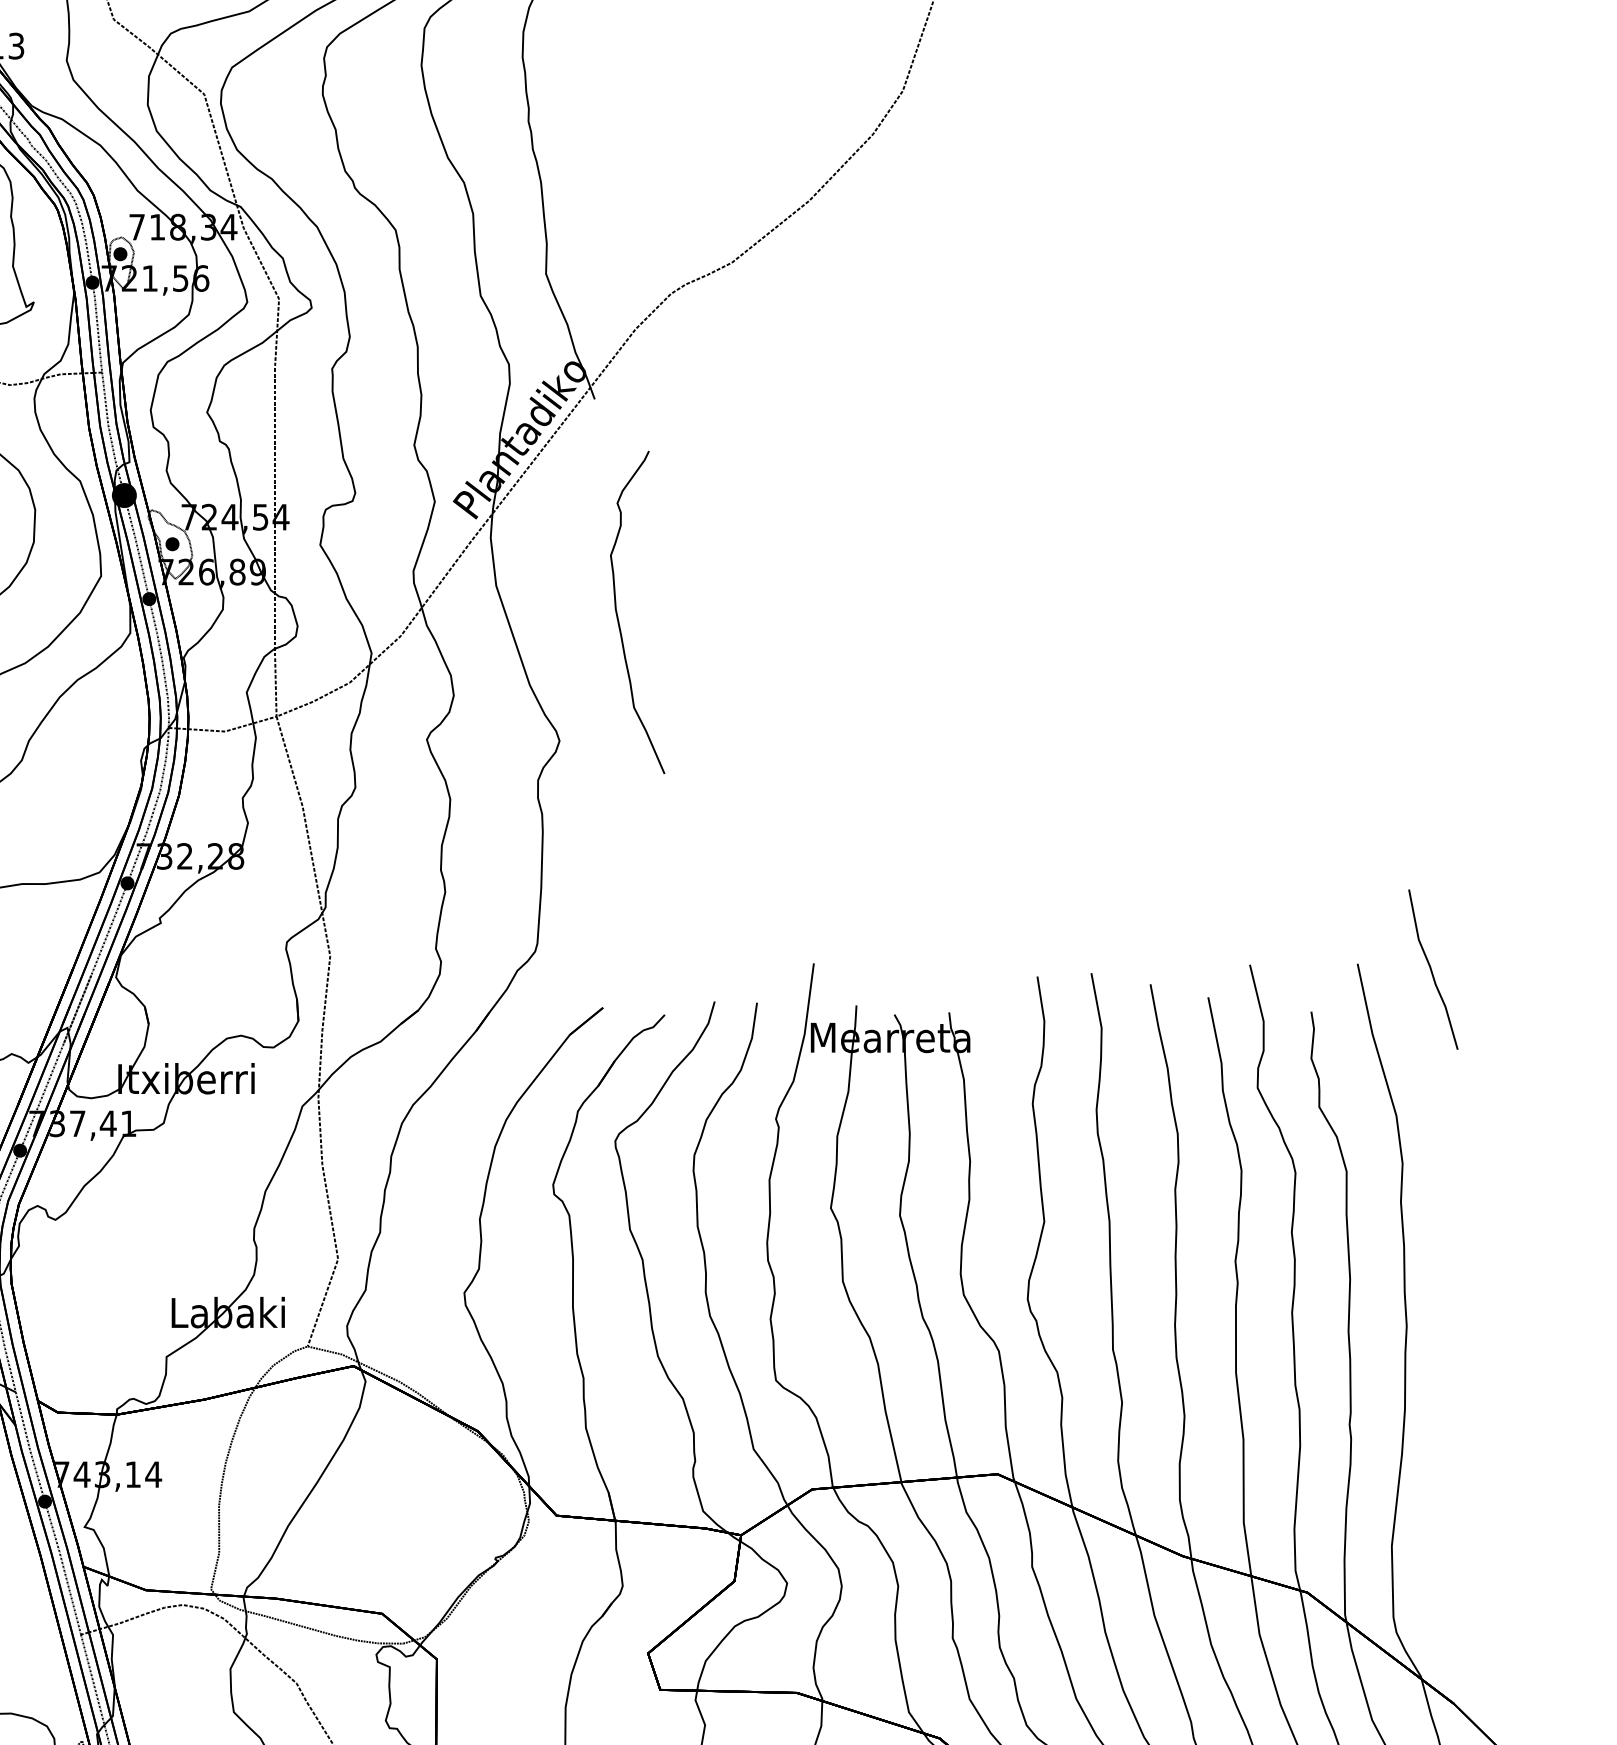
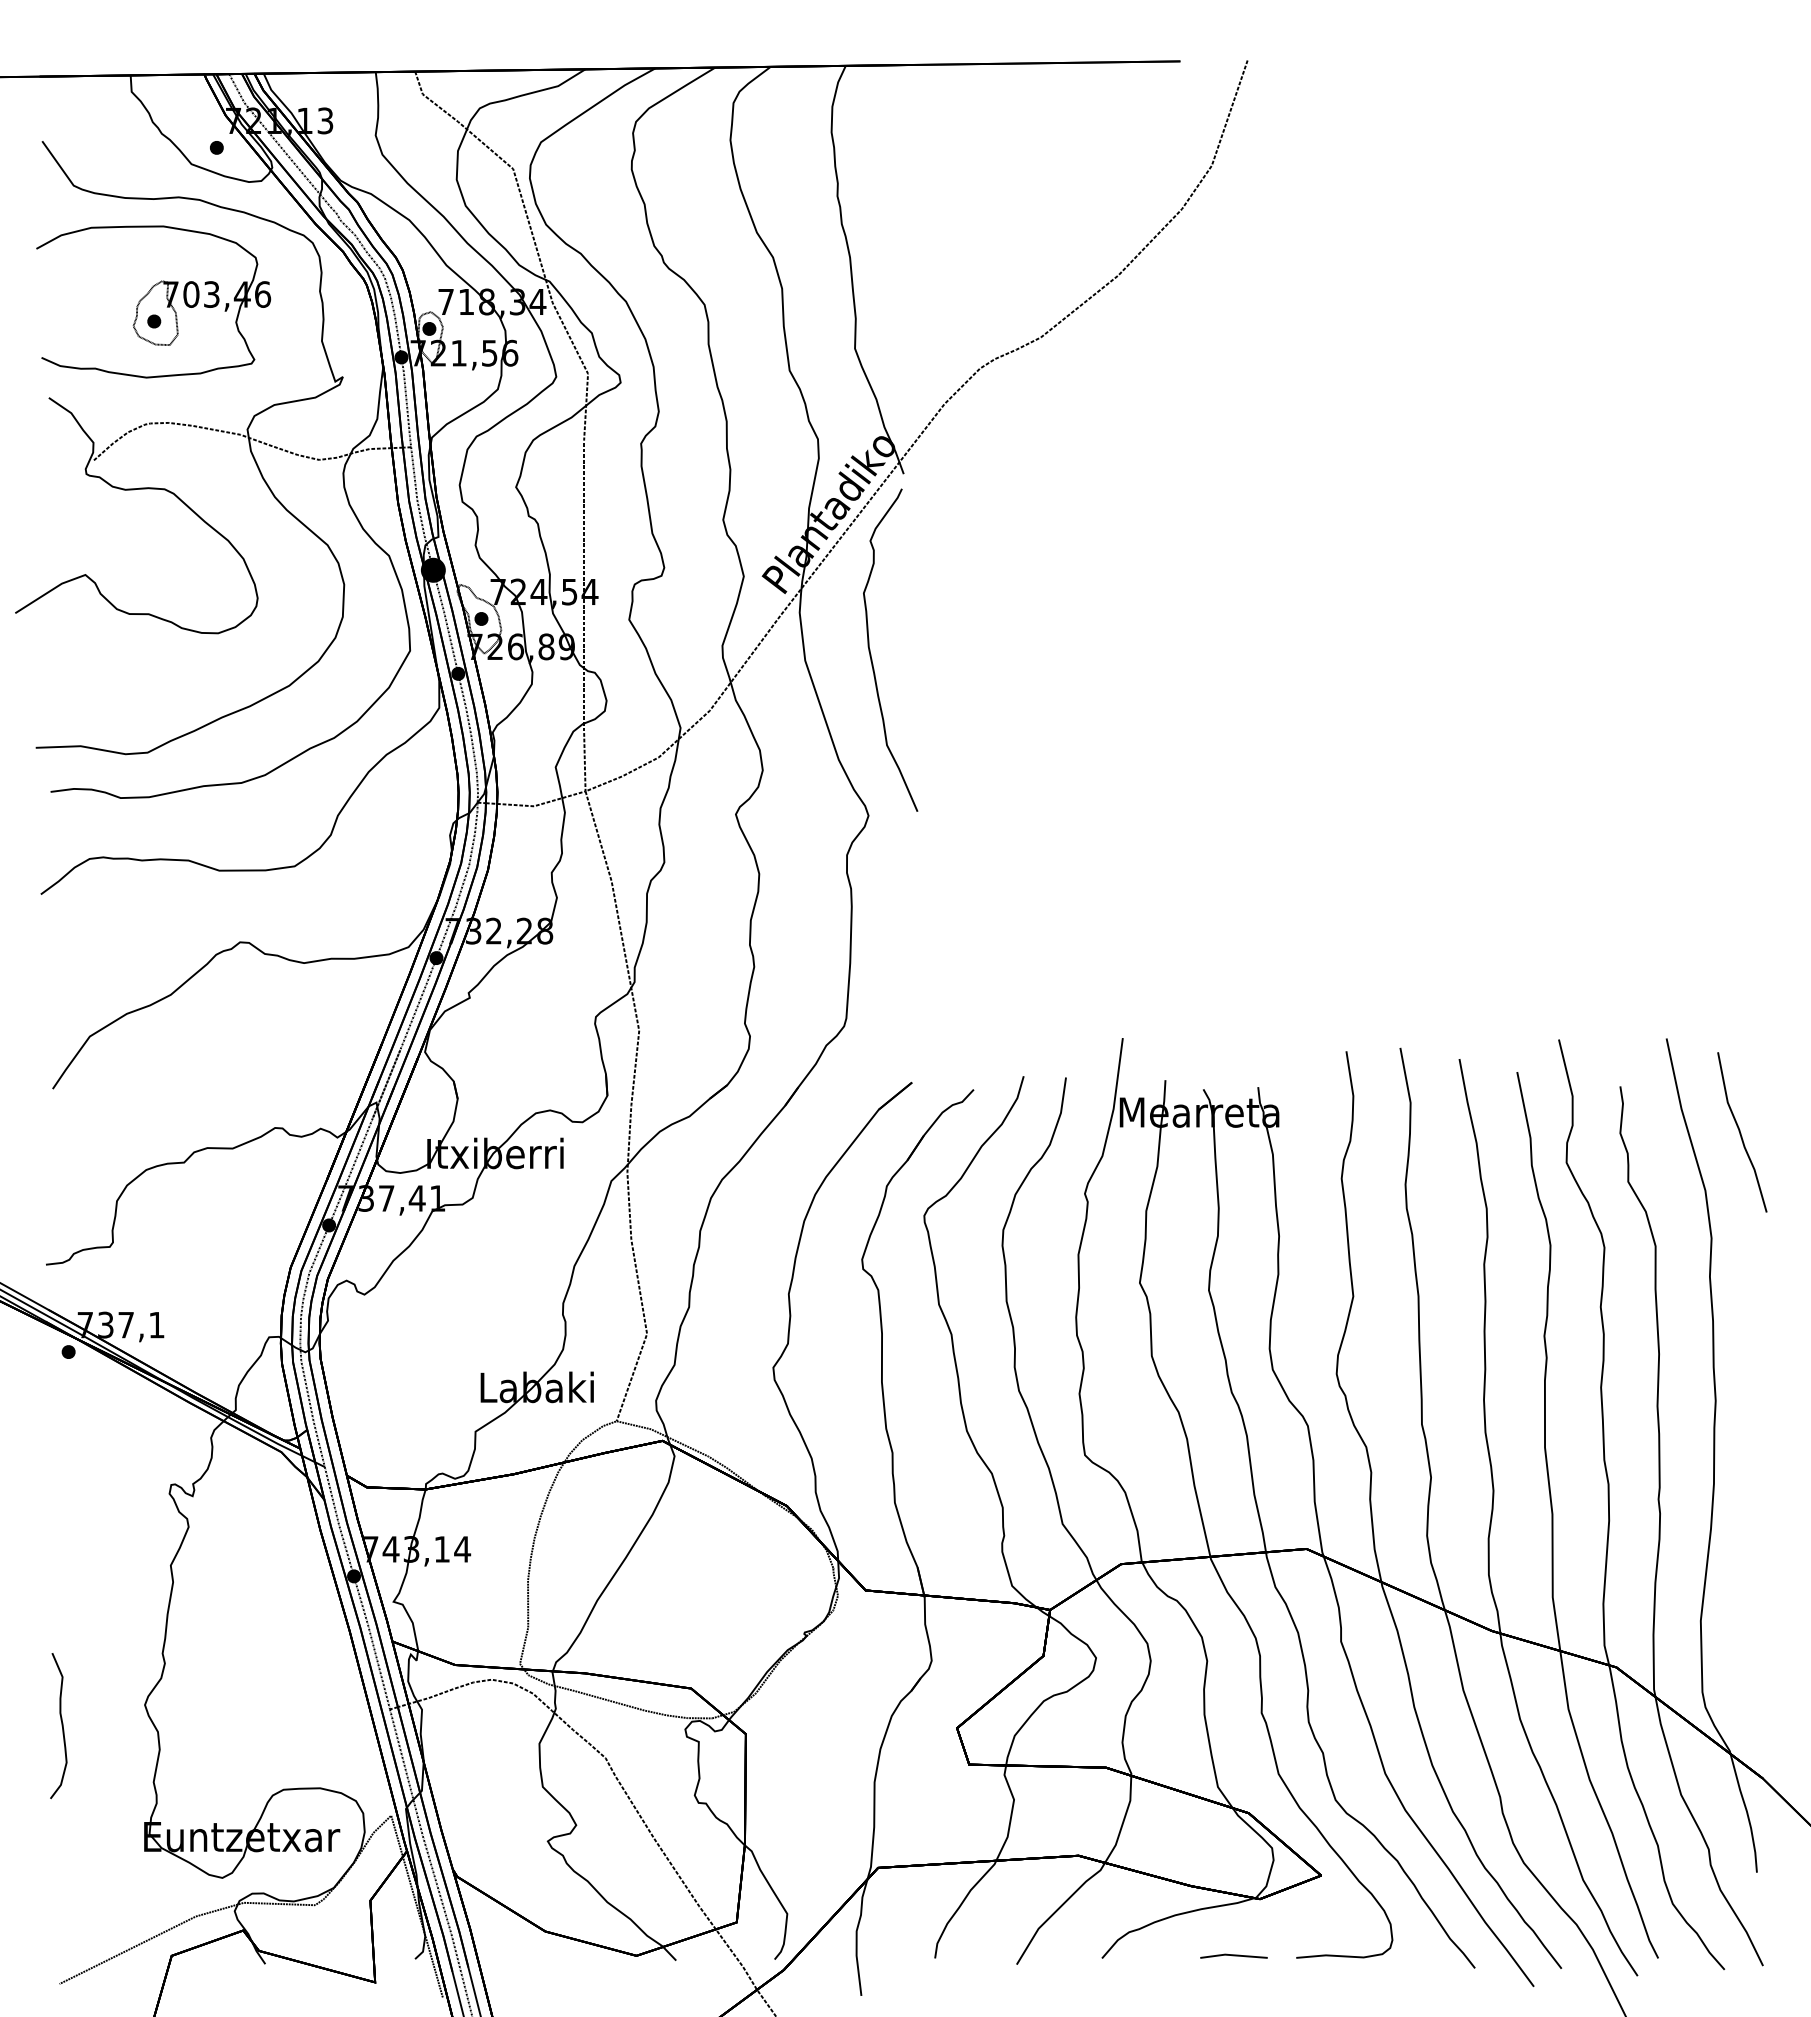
curve: (618, 616) -> (871, 654), moved
curve: (1432, 970) -> (1741, 1133), moved

